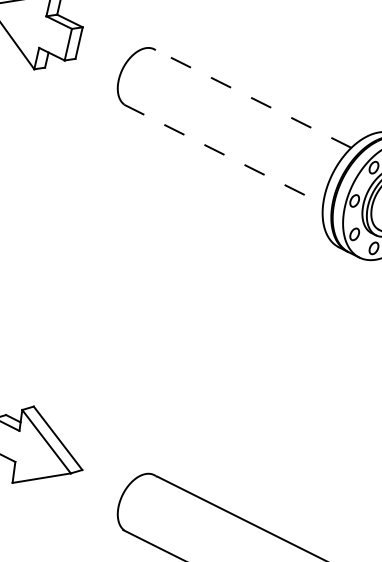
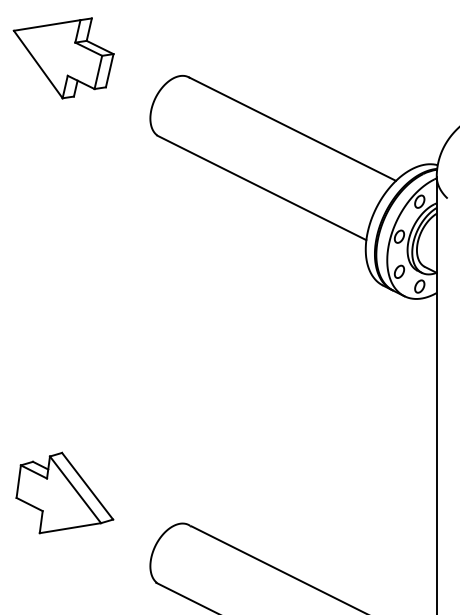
line: (252, 98) -> (292, 129), dashed -> solid
line: (223, 154) -> (261, 187), dashed -> solid

